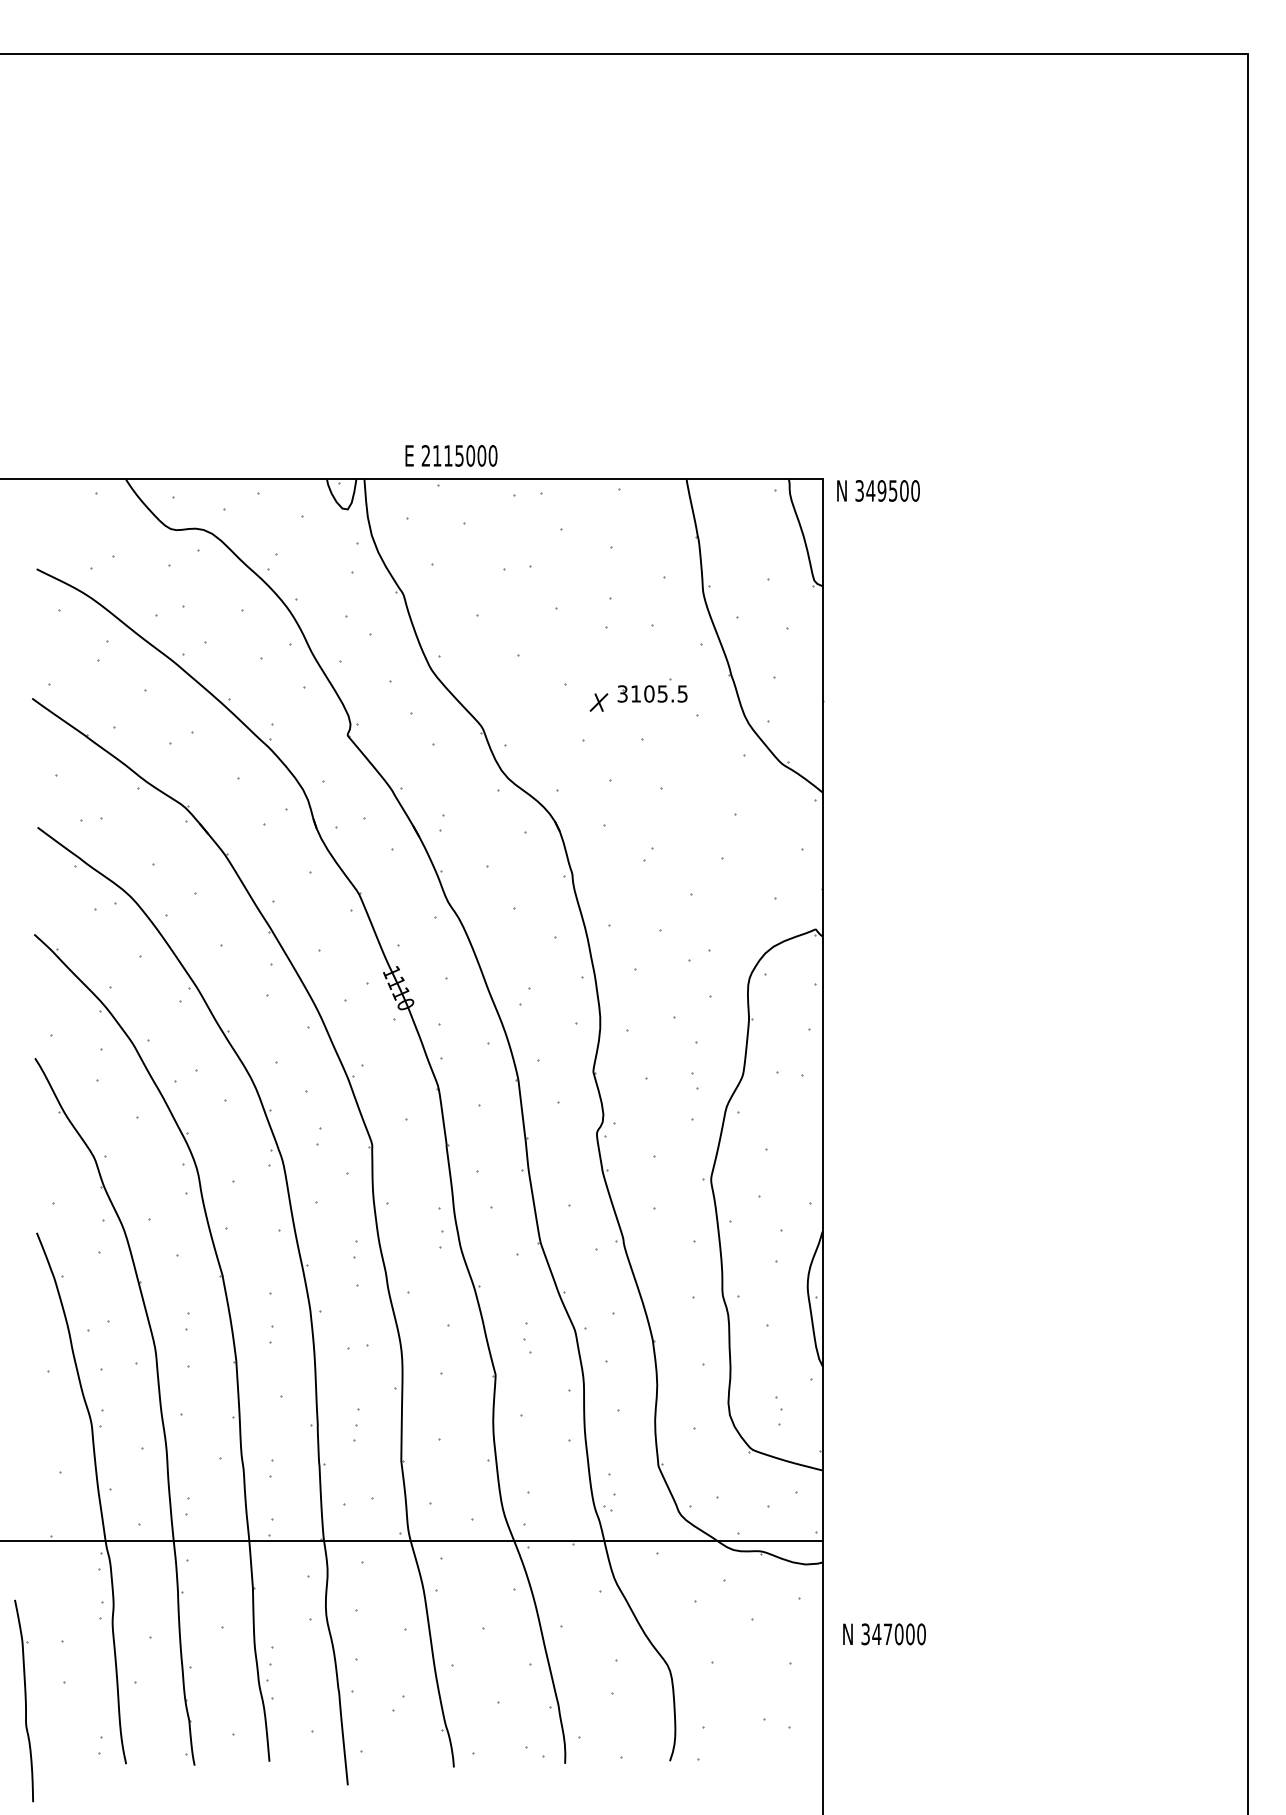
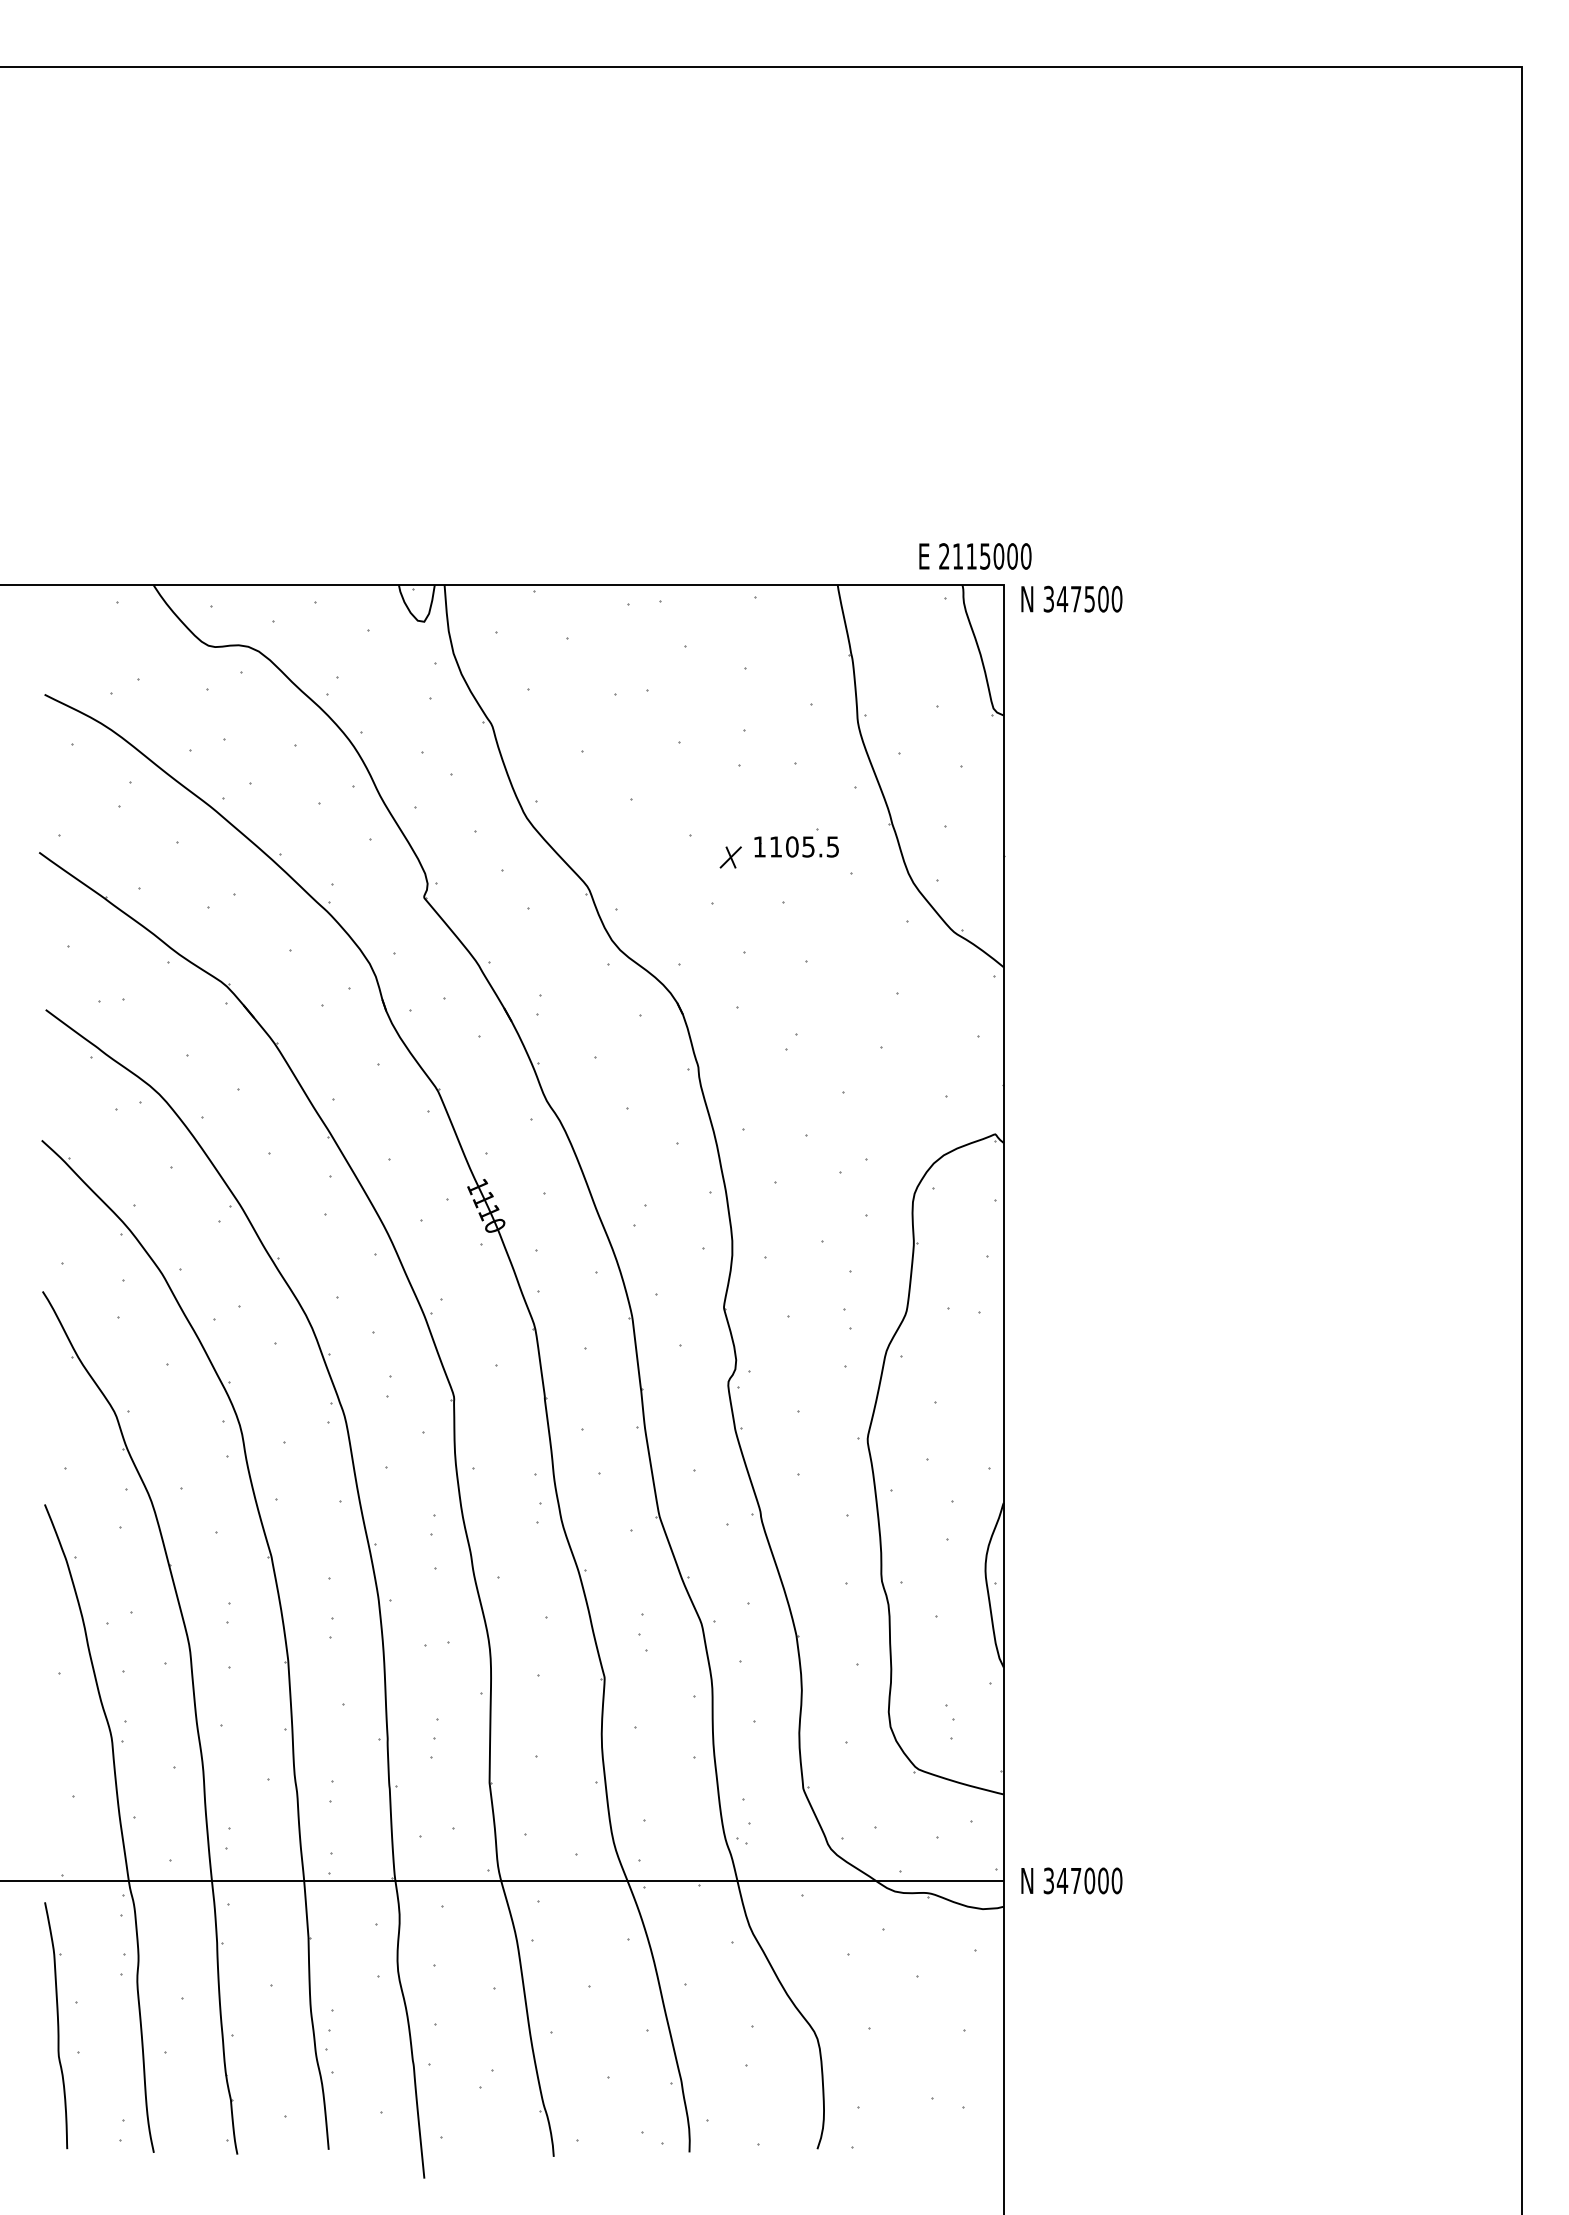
text: (451, 455) -> (975, 555), moved
text: (881, 490) -> (1075, 598), 349500 -> 347500
text: (622, 693) -> (759, 846), 3105.5 -> 1105.5
text: (884, 1634) -> (1071, 1881), moved
part: (24, 1700) -> (56, 2025), moved

